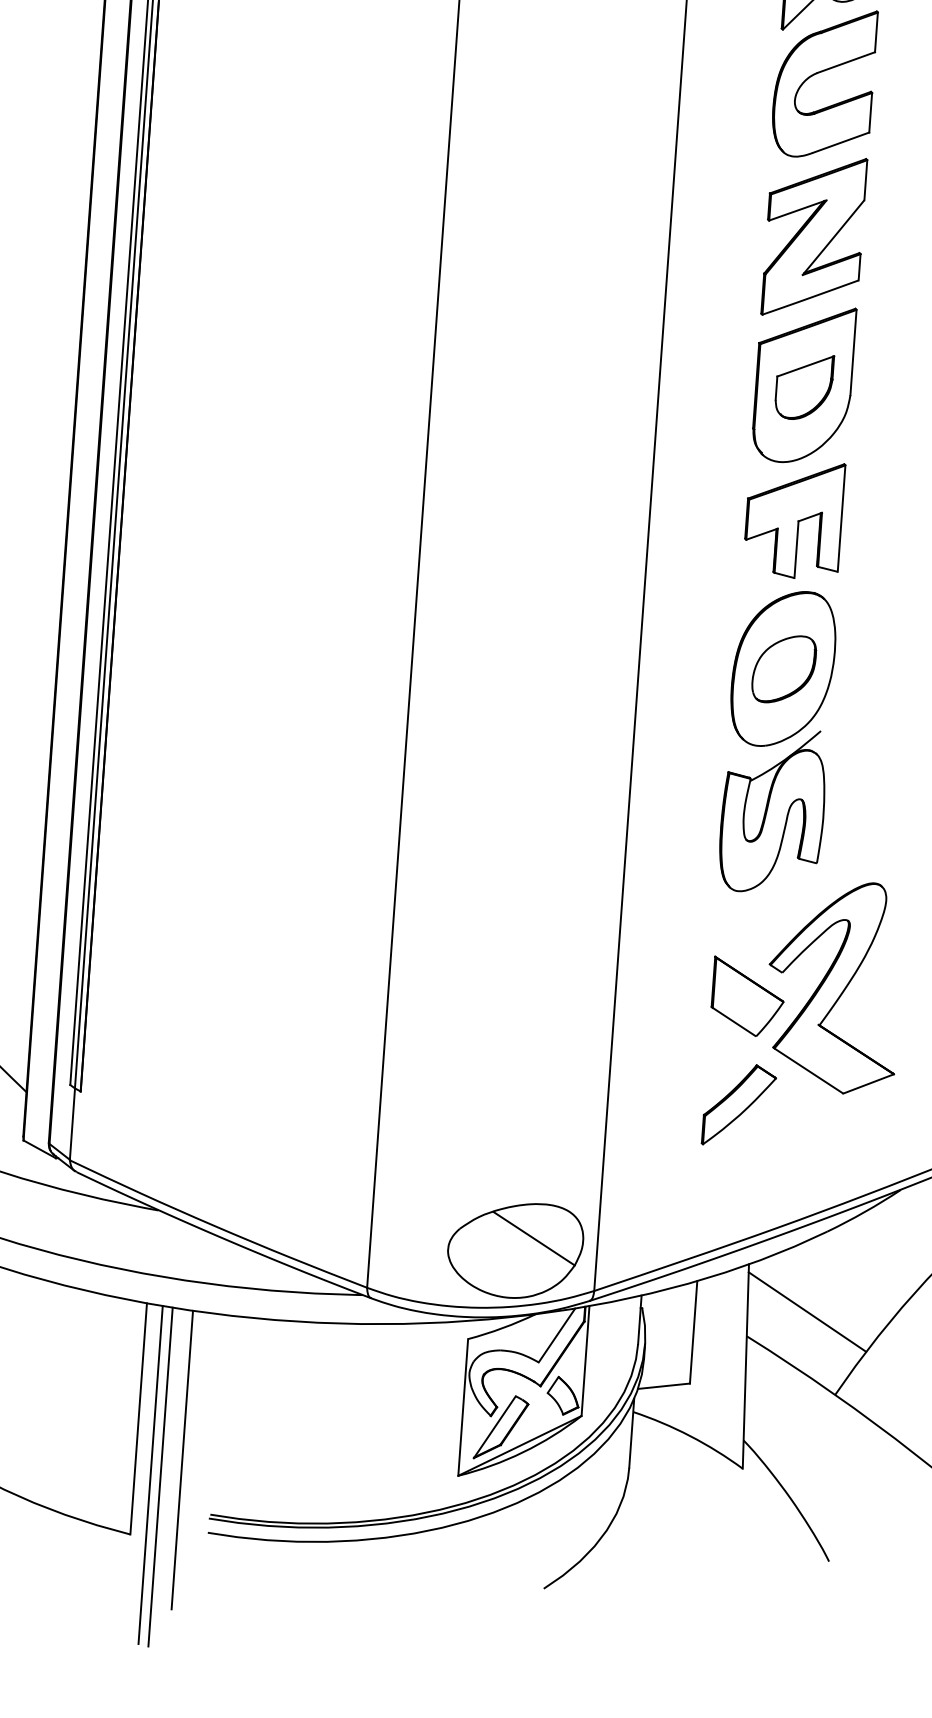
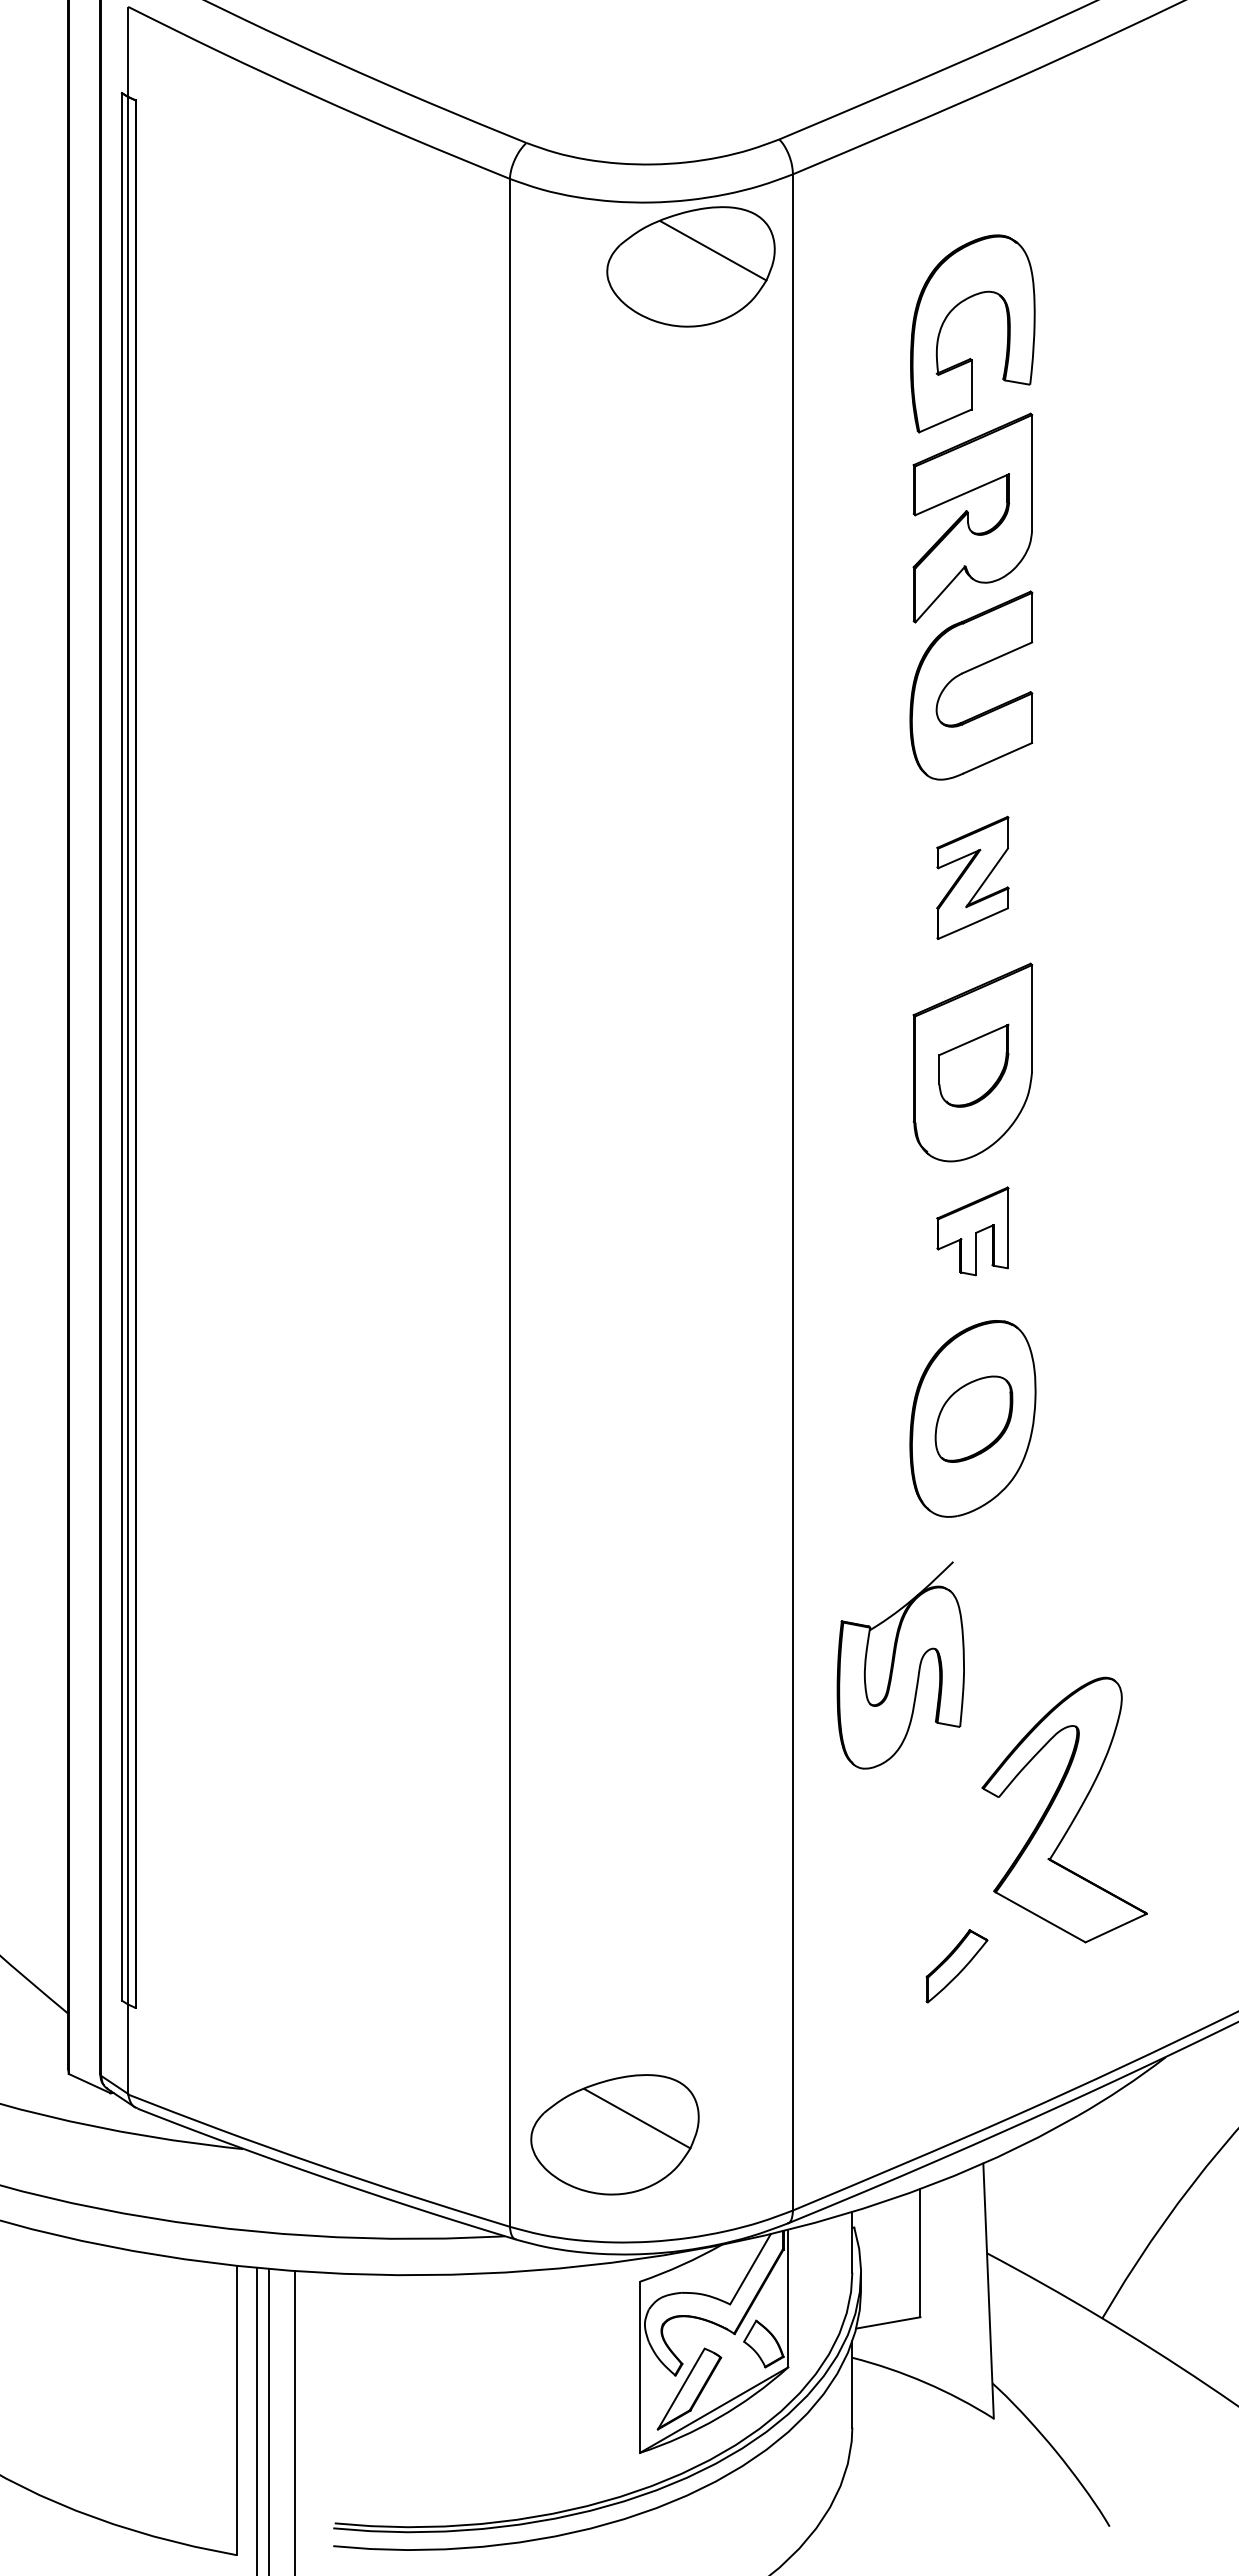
part: (813, 236) -> (972, 877), size x0.6
part: (793, 519) -> (972, 1231), size x0.6
part: (772, 810) -> (900, 1665), moved
part: (747, 996) -> (957, 1830), removed
part: (738, 1104) -> (956, 1965), size x0.7
part: (514, 1249) -> (614, 2134), moved
line: (807, 1311) -> (1060, 2217), removed

